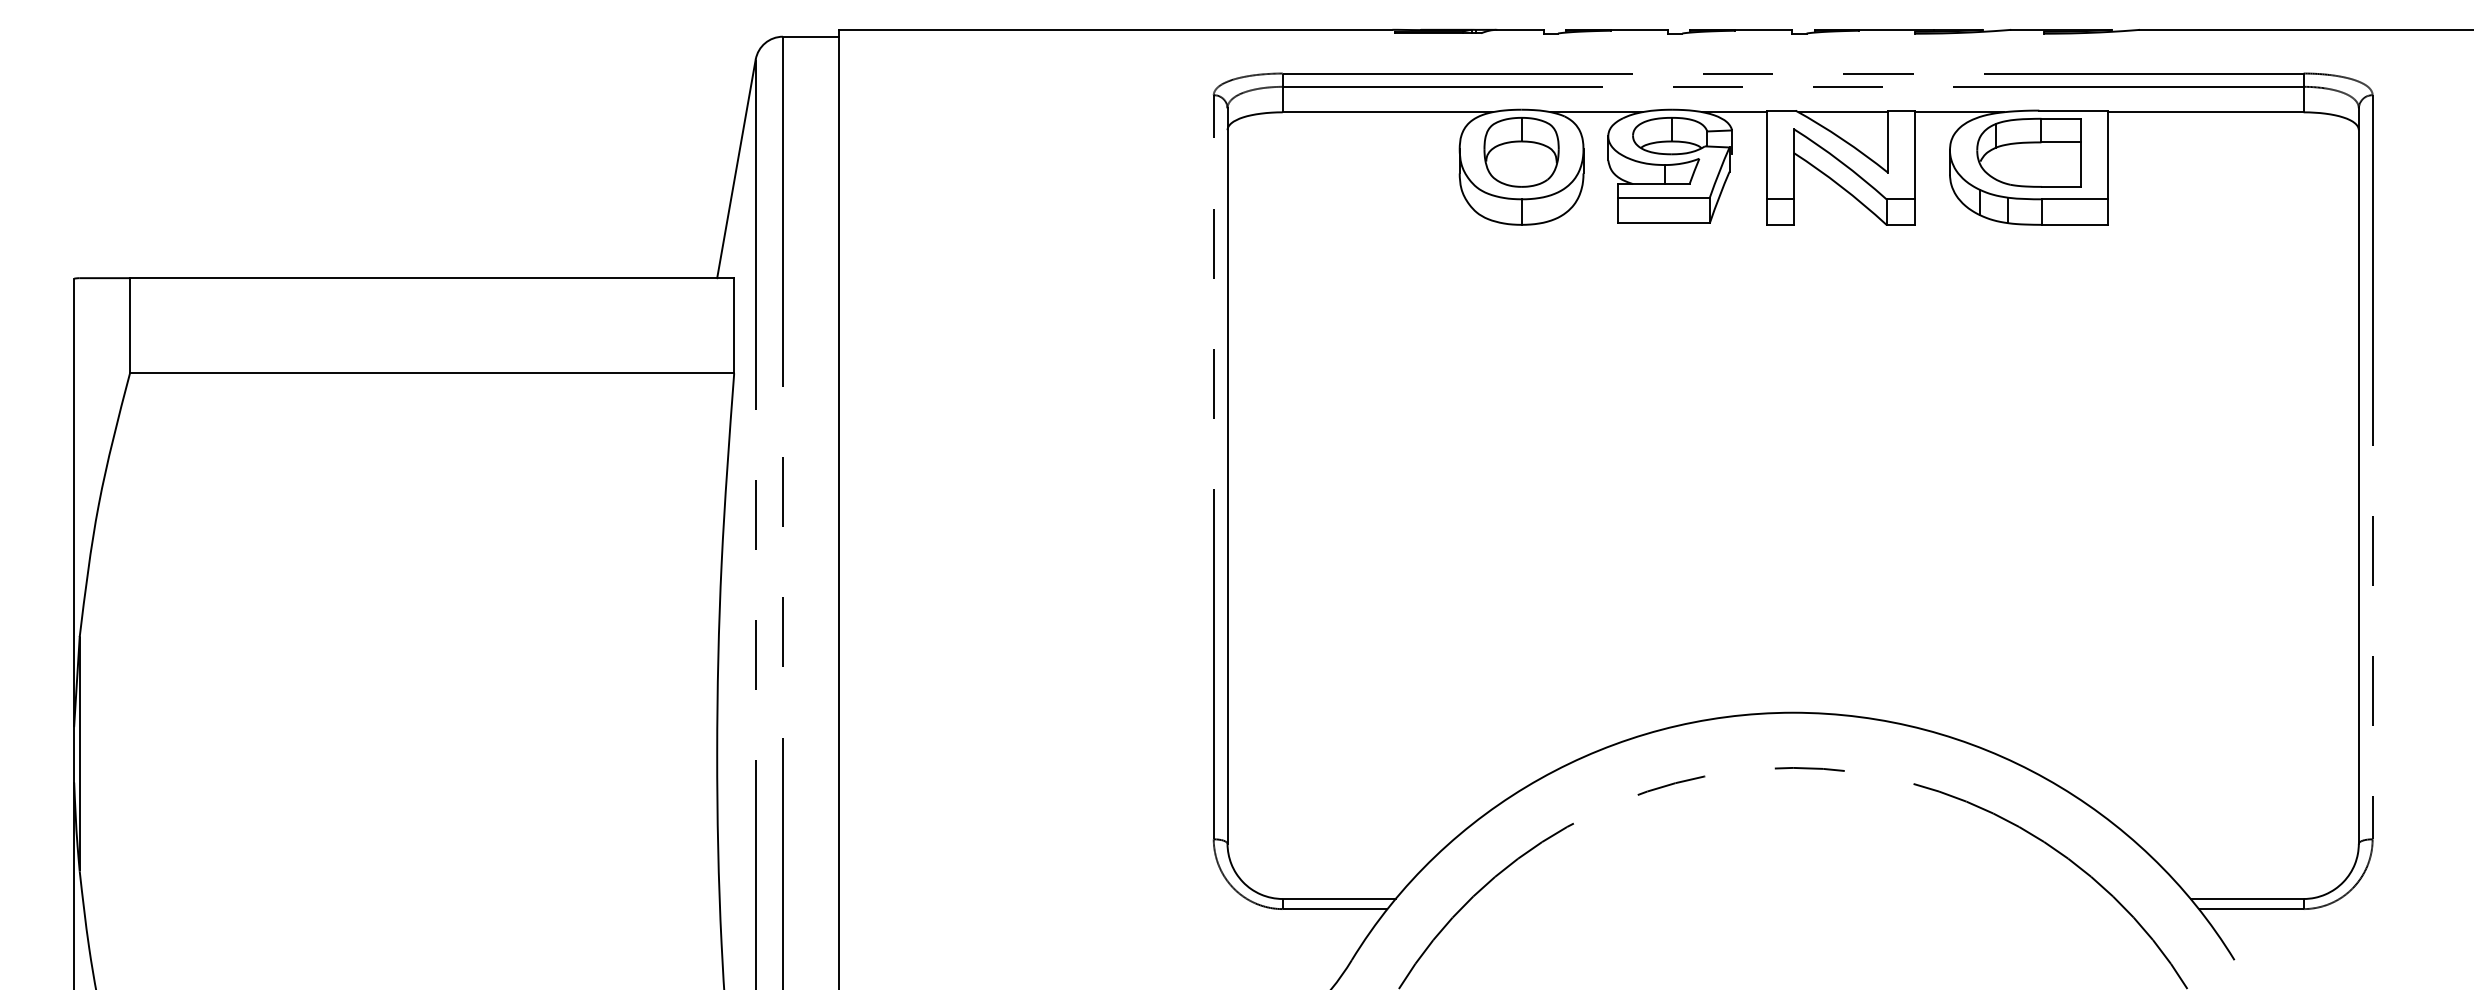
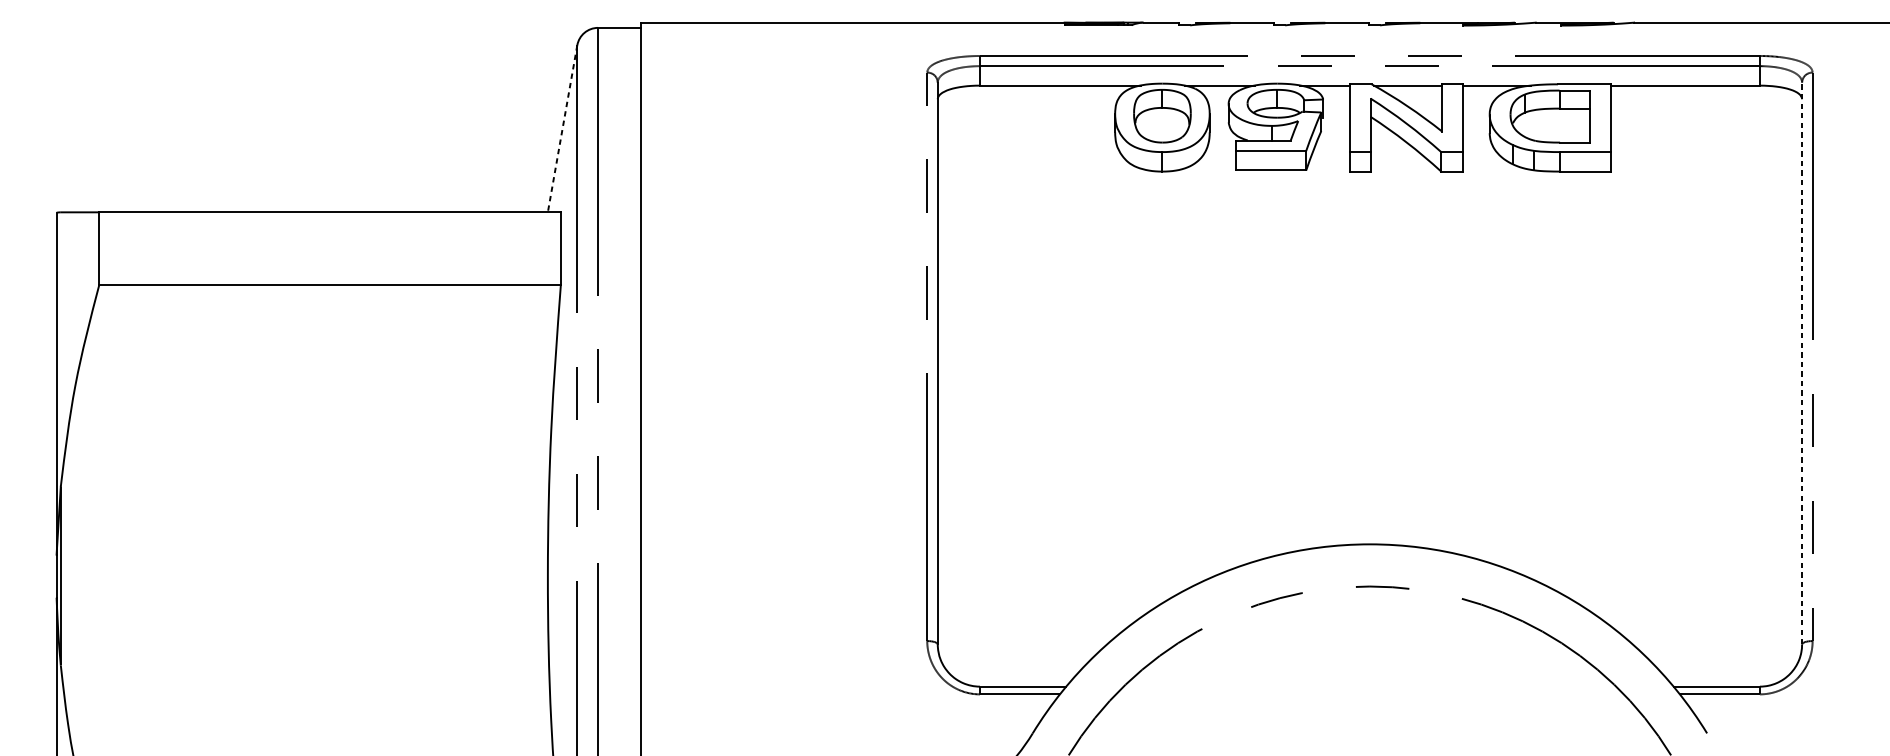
line: (736, 169) -> (562, 129), solid -> dashed
line: (2358, 476) -> (1801, 363), solid -> dashed

